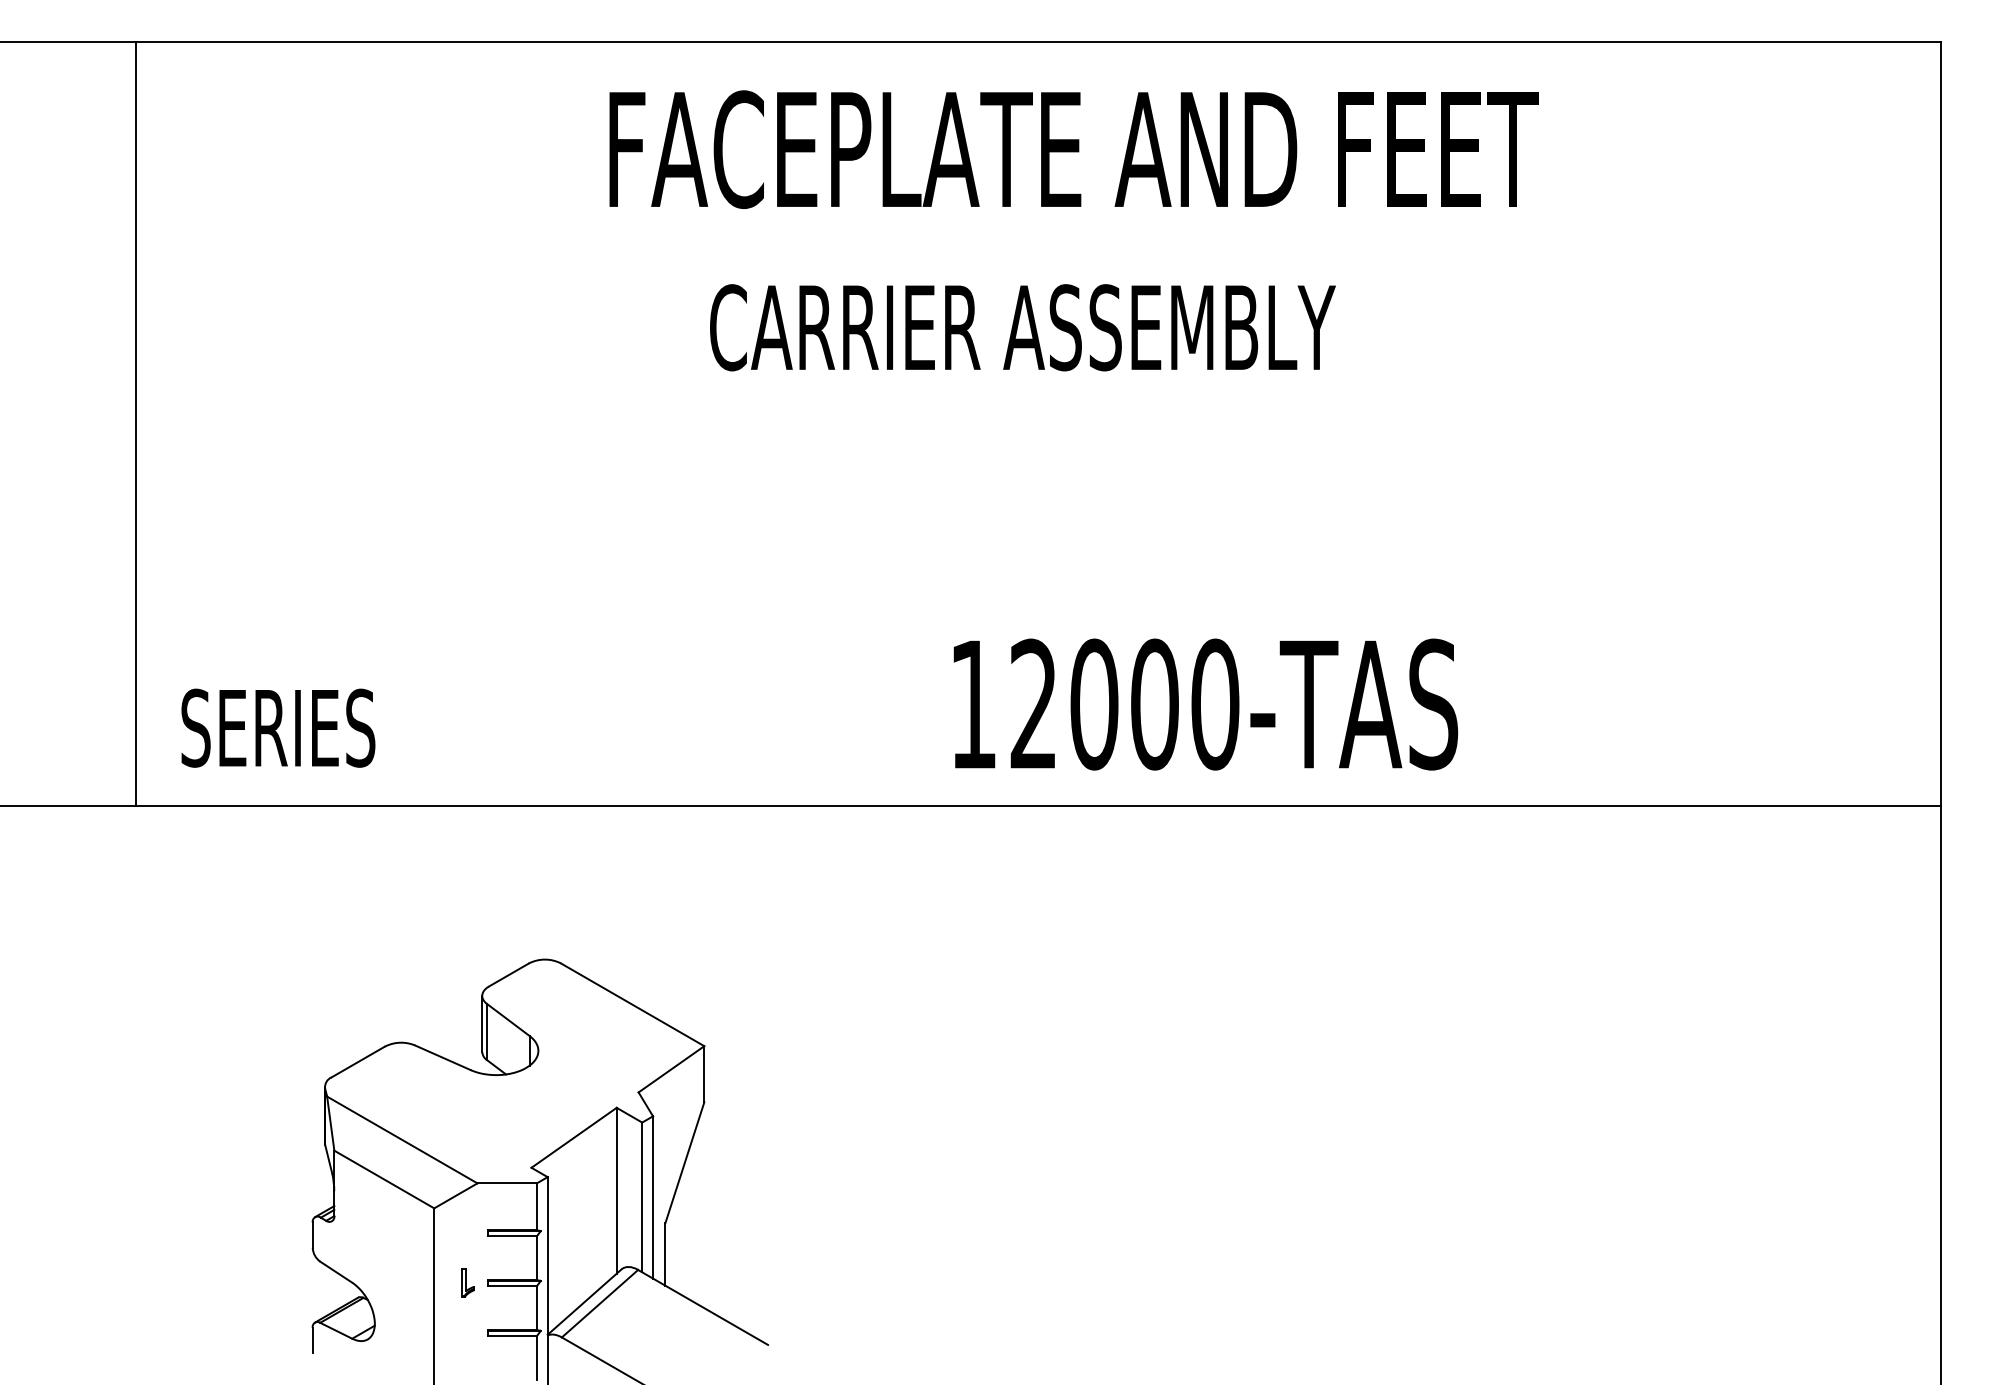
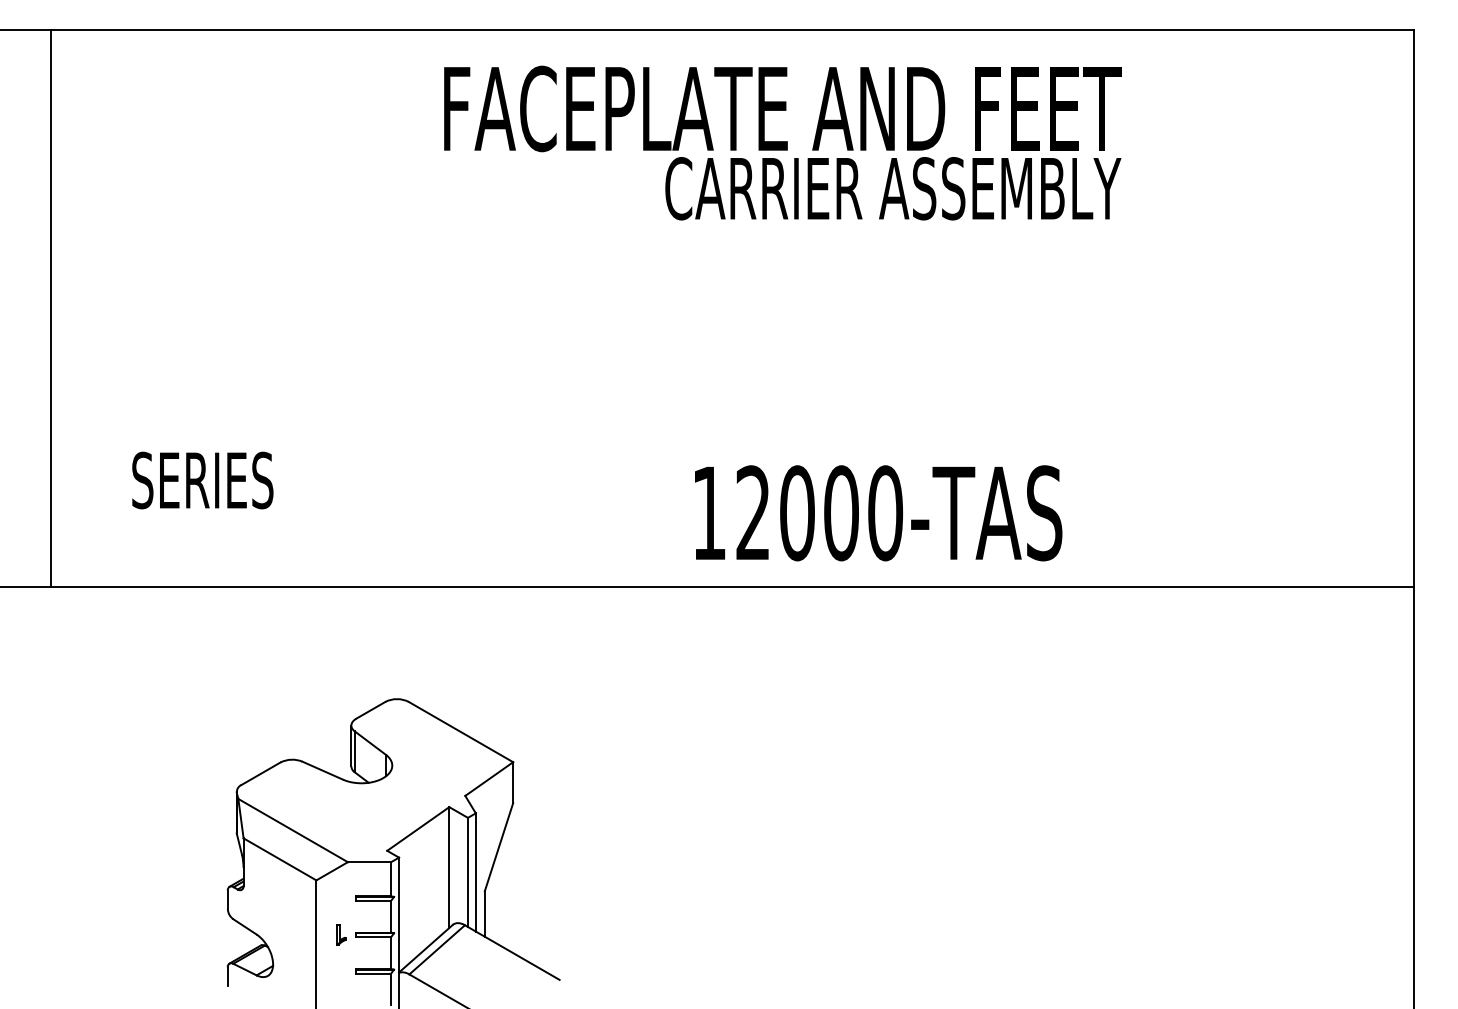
text: (1023, 327) -> (893, 188), moved
line: (136, 423) -> (51, 308), moved
text: (277, 728) -> (202, 480), moved

